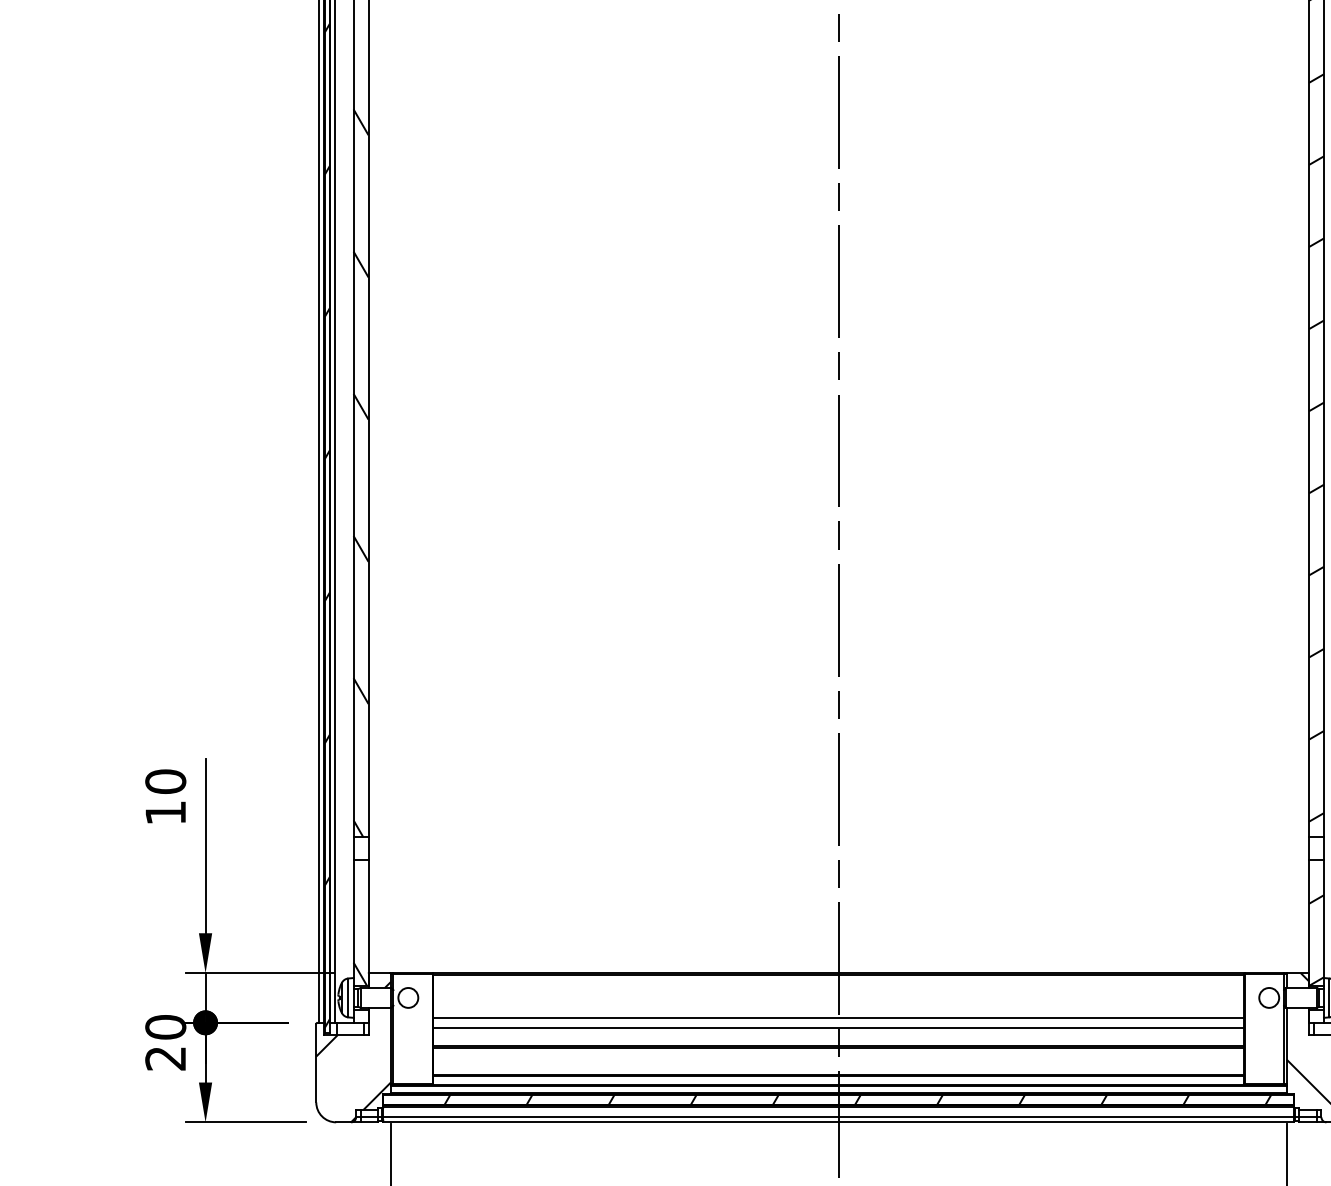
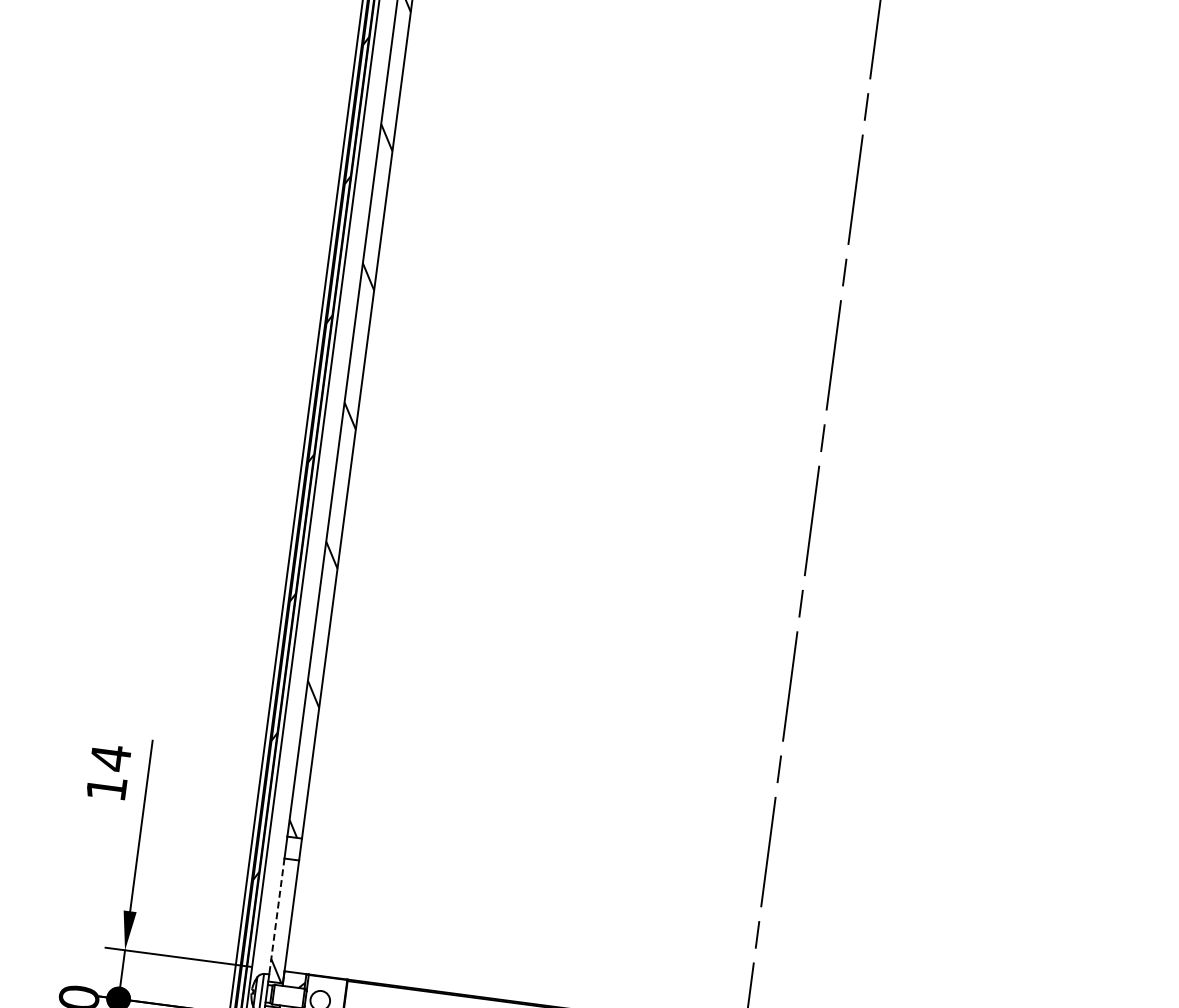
text: (165, 781) -> (110, 757), 10 -> 14
line: (353, 919) -> (276, 916), solid -> dashed

